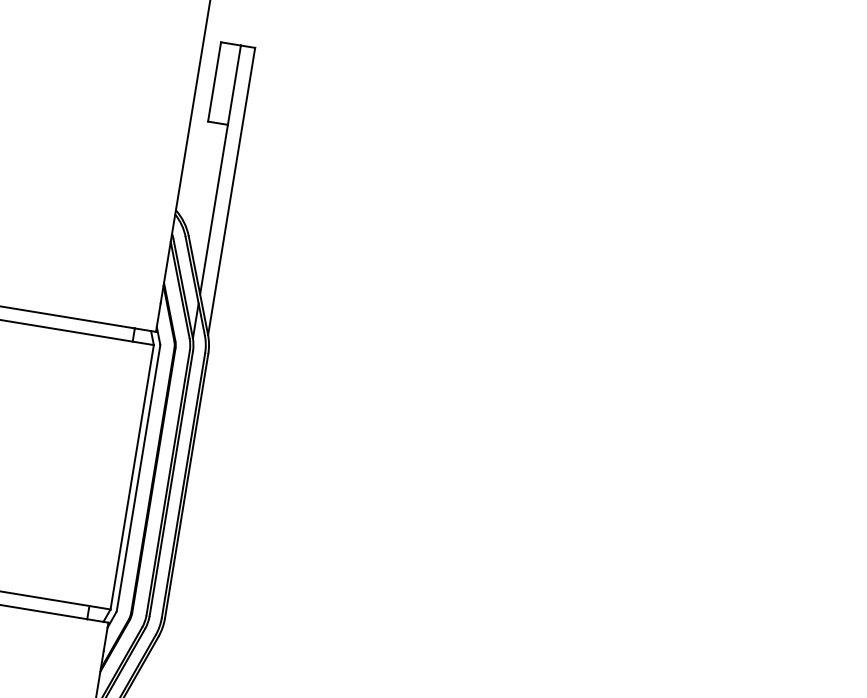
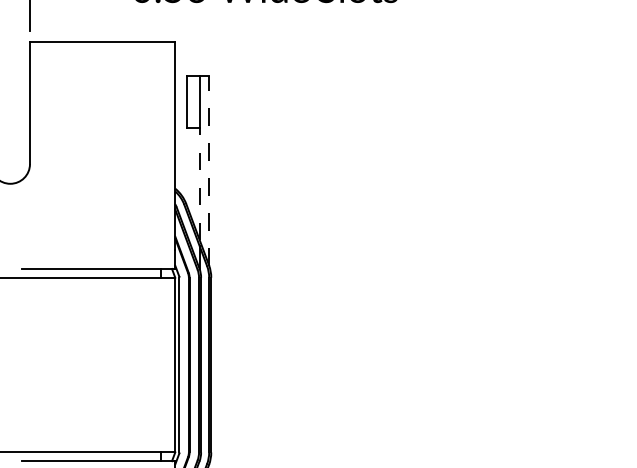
line: (232, 191) -> (209, 170), solid -> dashed
line: (213, 208) -> (199, 183), solid -> dashed

